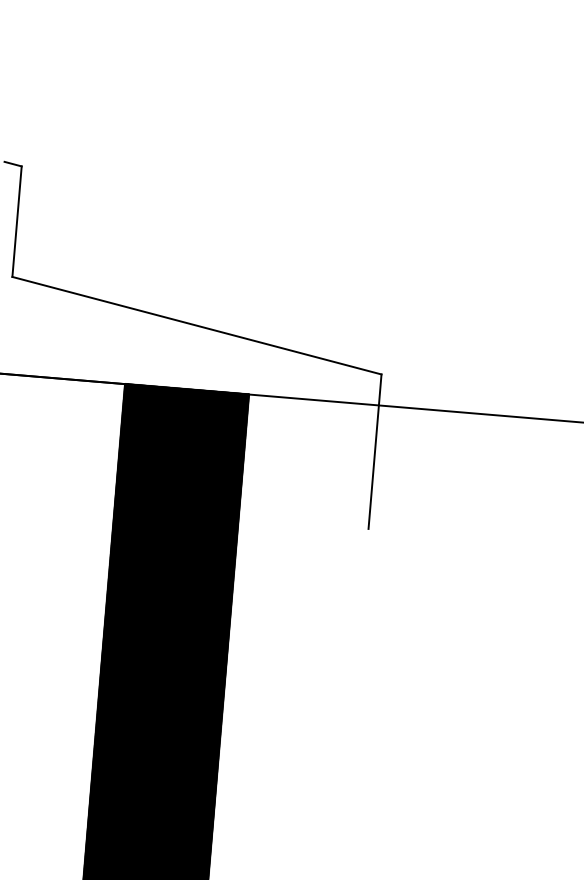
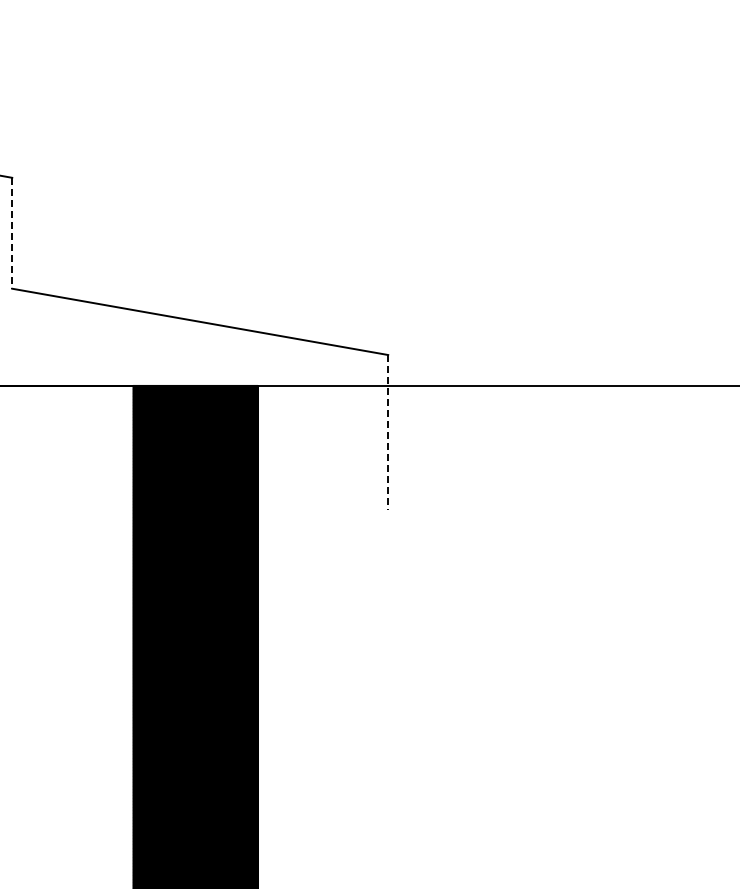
line: (17, 221) -> (12, 233), solid -> dashed
line: (375, 451) -> (388, 432), solid -> dashed

